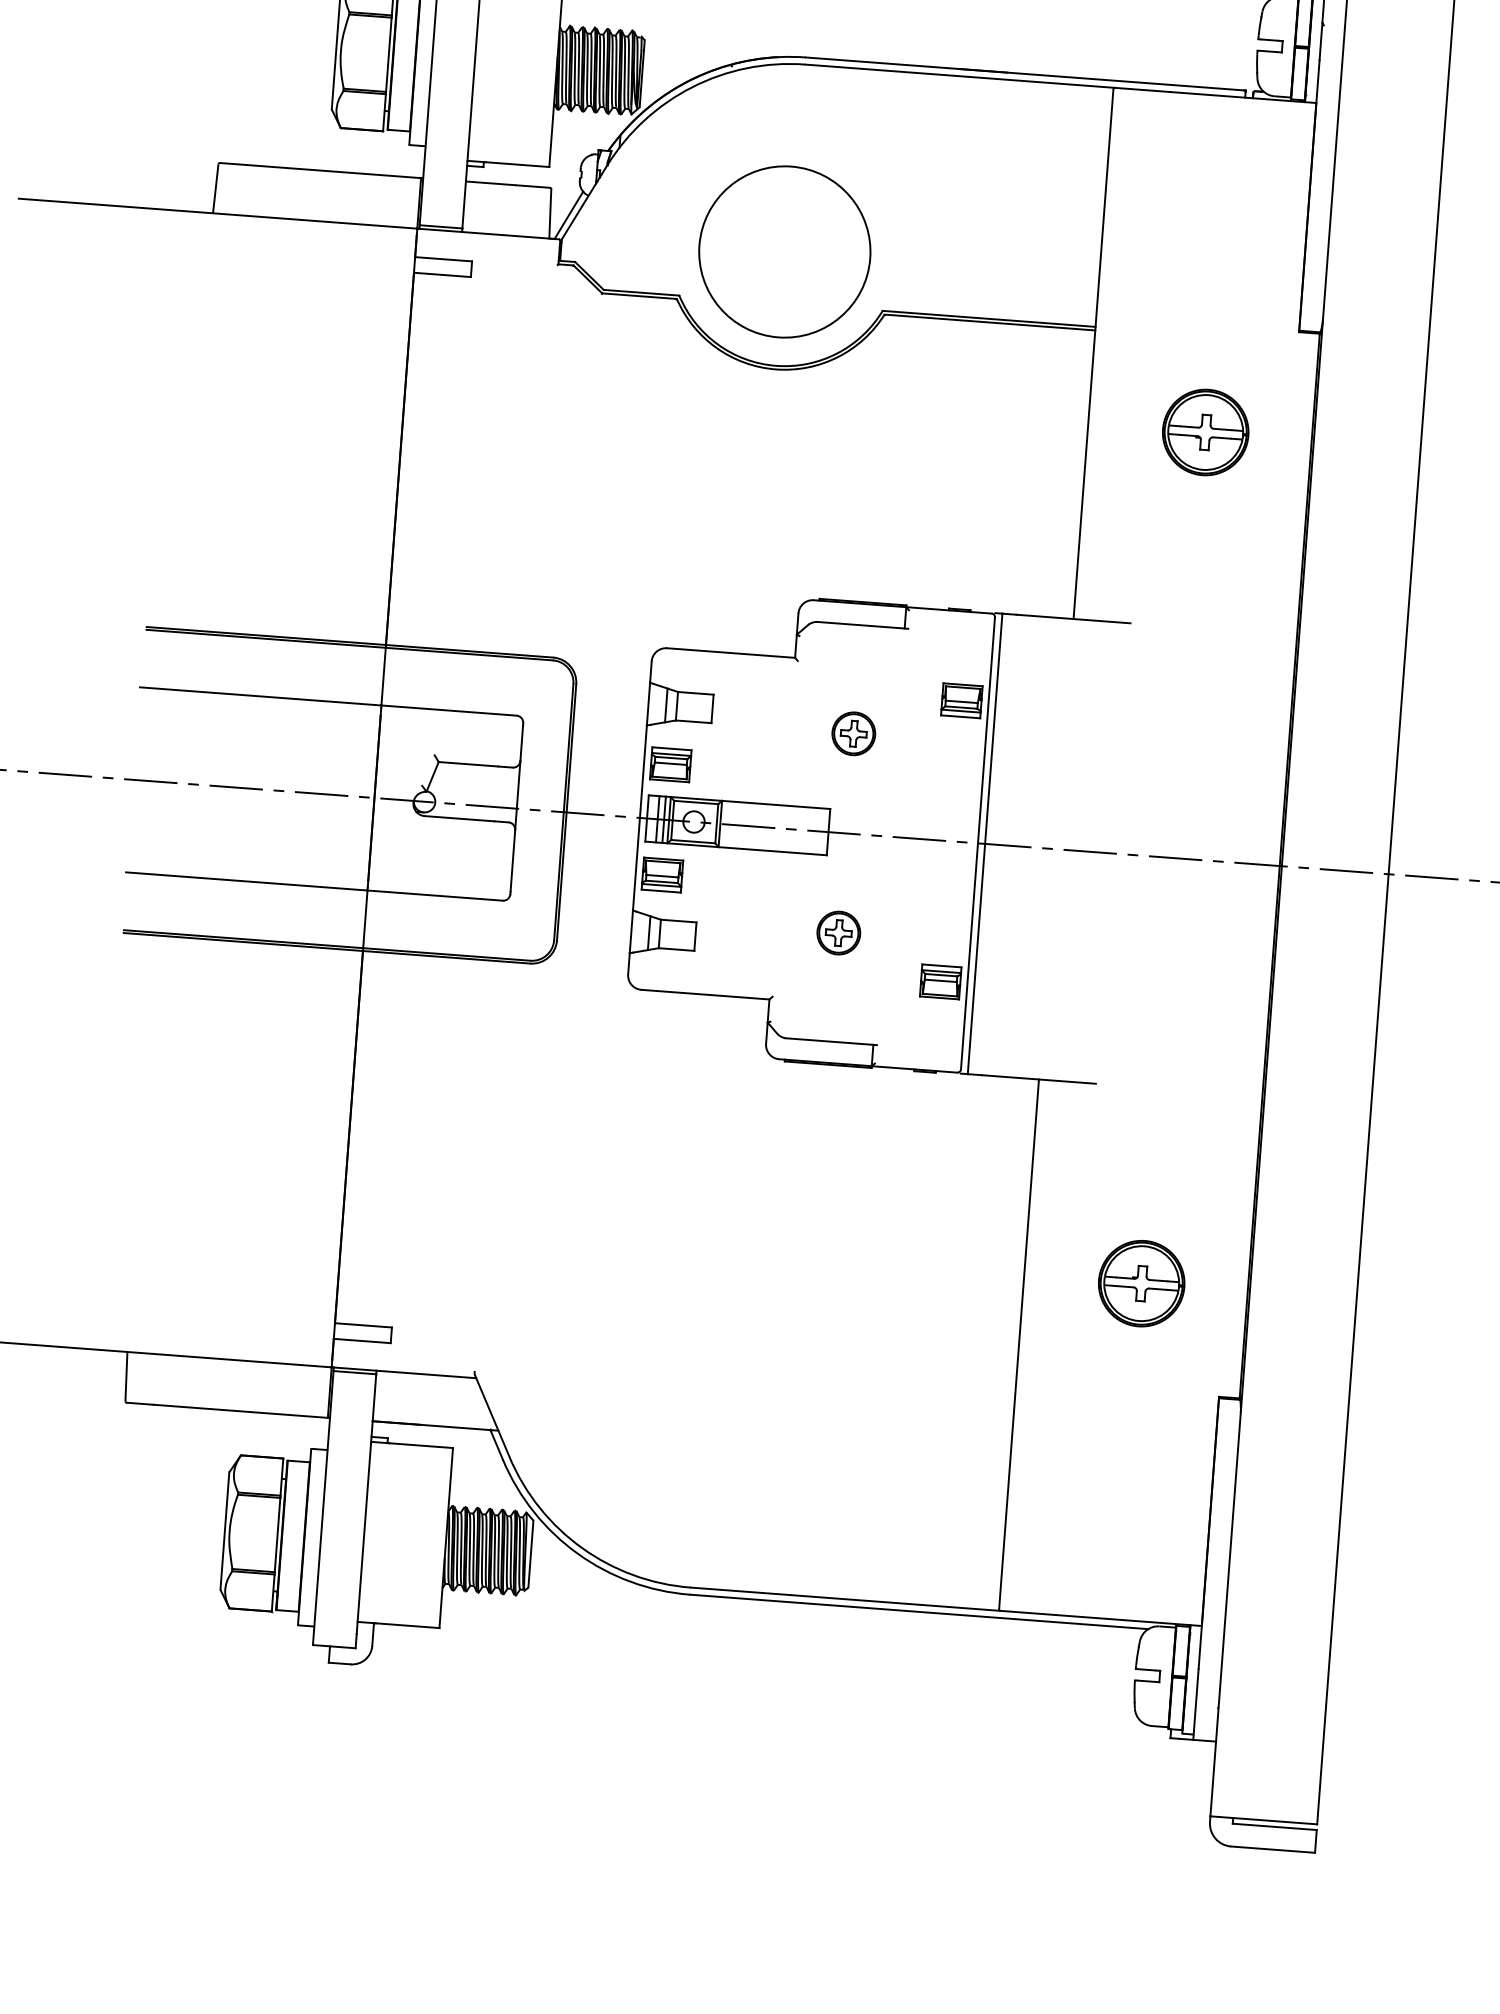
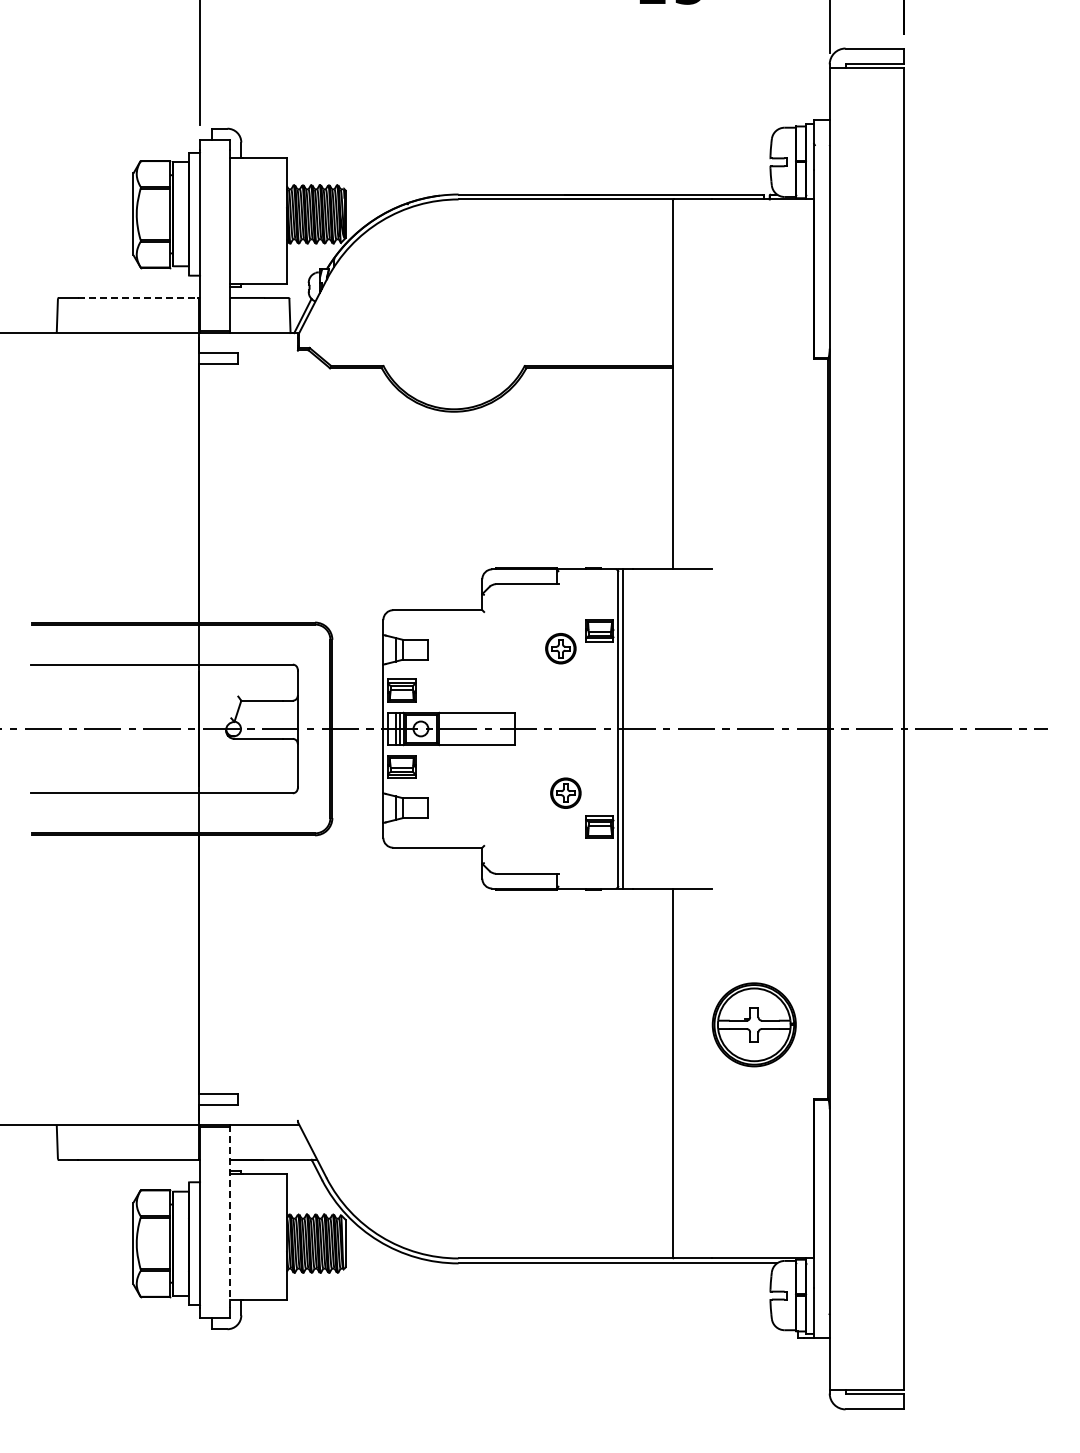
line: (334, 170) -> (138, 297), solid -> dashed
circle: (784, 251) -> (453, 329), removed
part: (1205, 431) -> (754, 432), removed
part: (853, 733) -> (560, 648), moved
part: (838, 931) -> (565, 792), moved
part: (1141, 1283) -> (754, 1024), size x1.4
line: (365, 1503) -> (229, 1217), solid -> dashed

